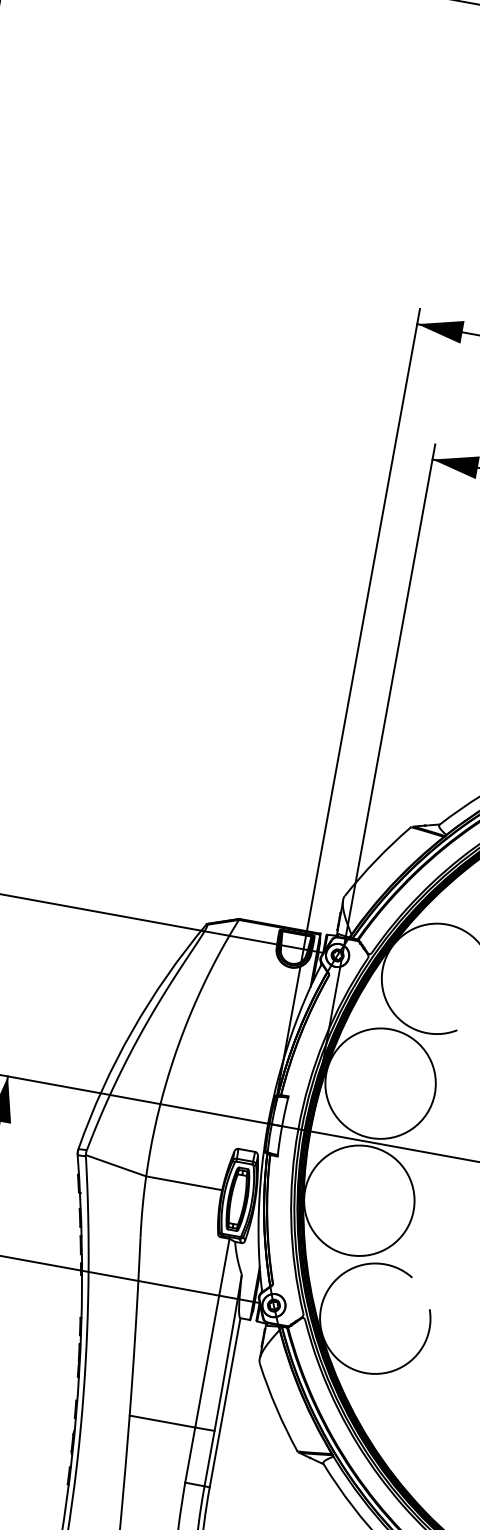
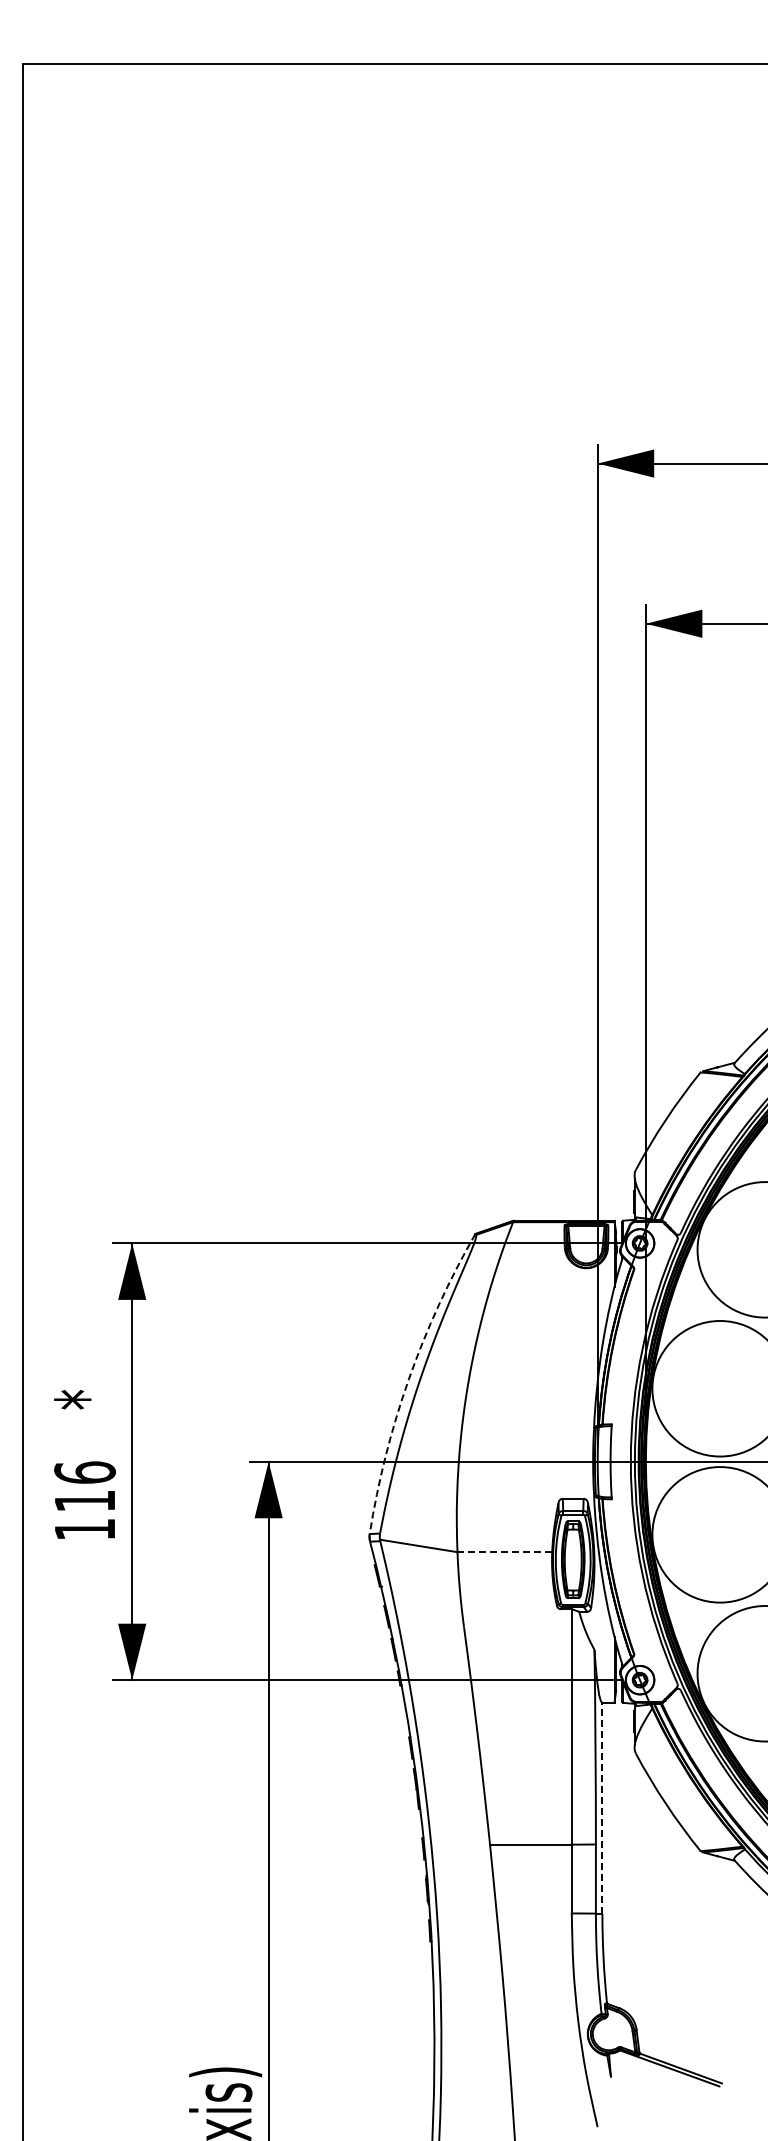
arc: (132, 1030) -> (408, 1379), solid -> dashed
line: (184, 1183) -> (505, 1552), solid -> dashed
line: (225, 1402) -> (602, 1807), solid -> dashed

